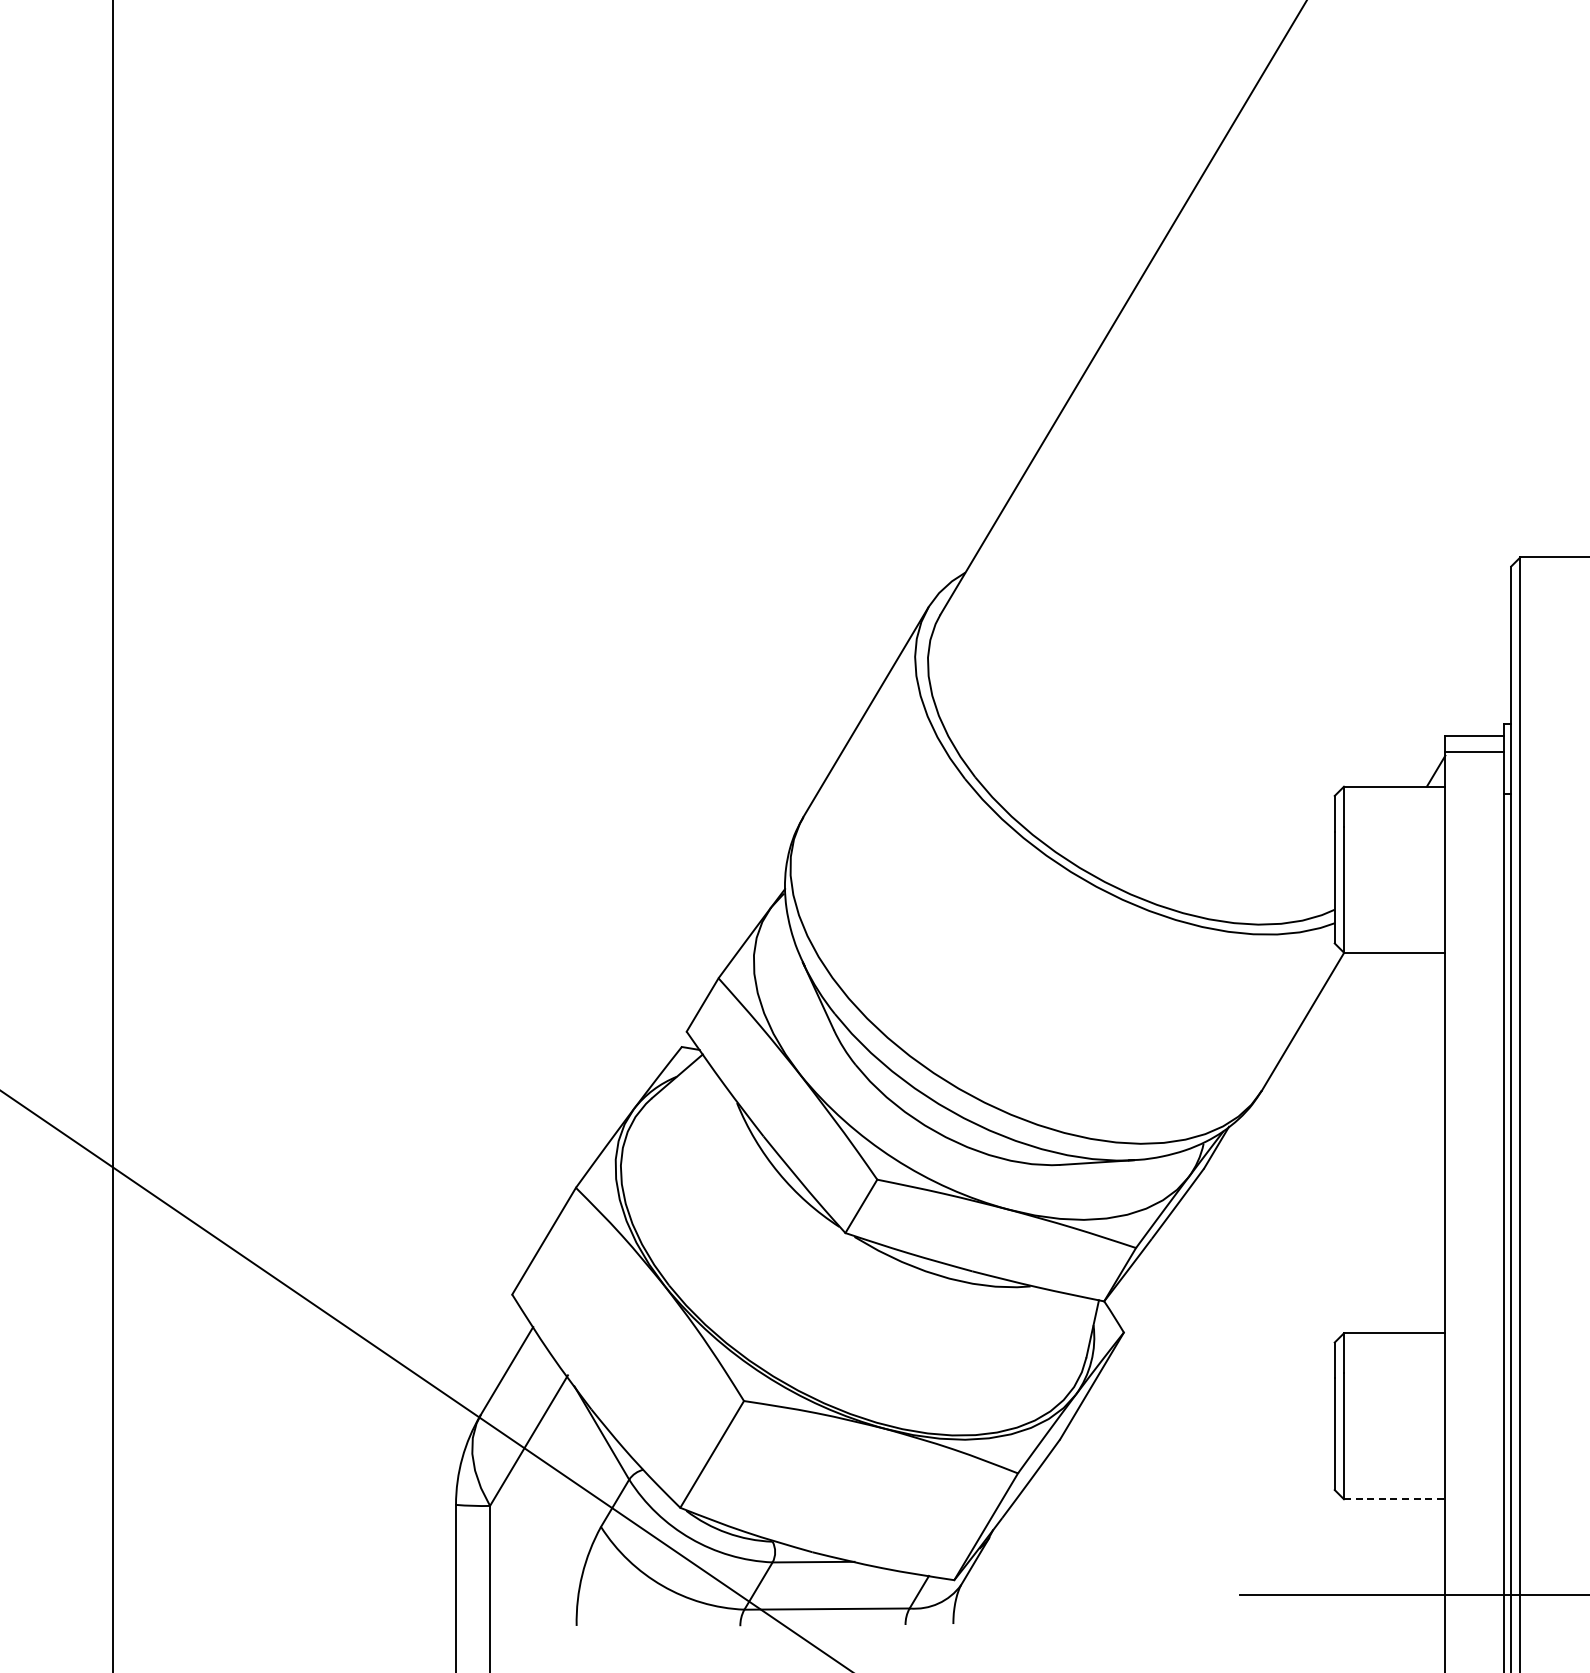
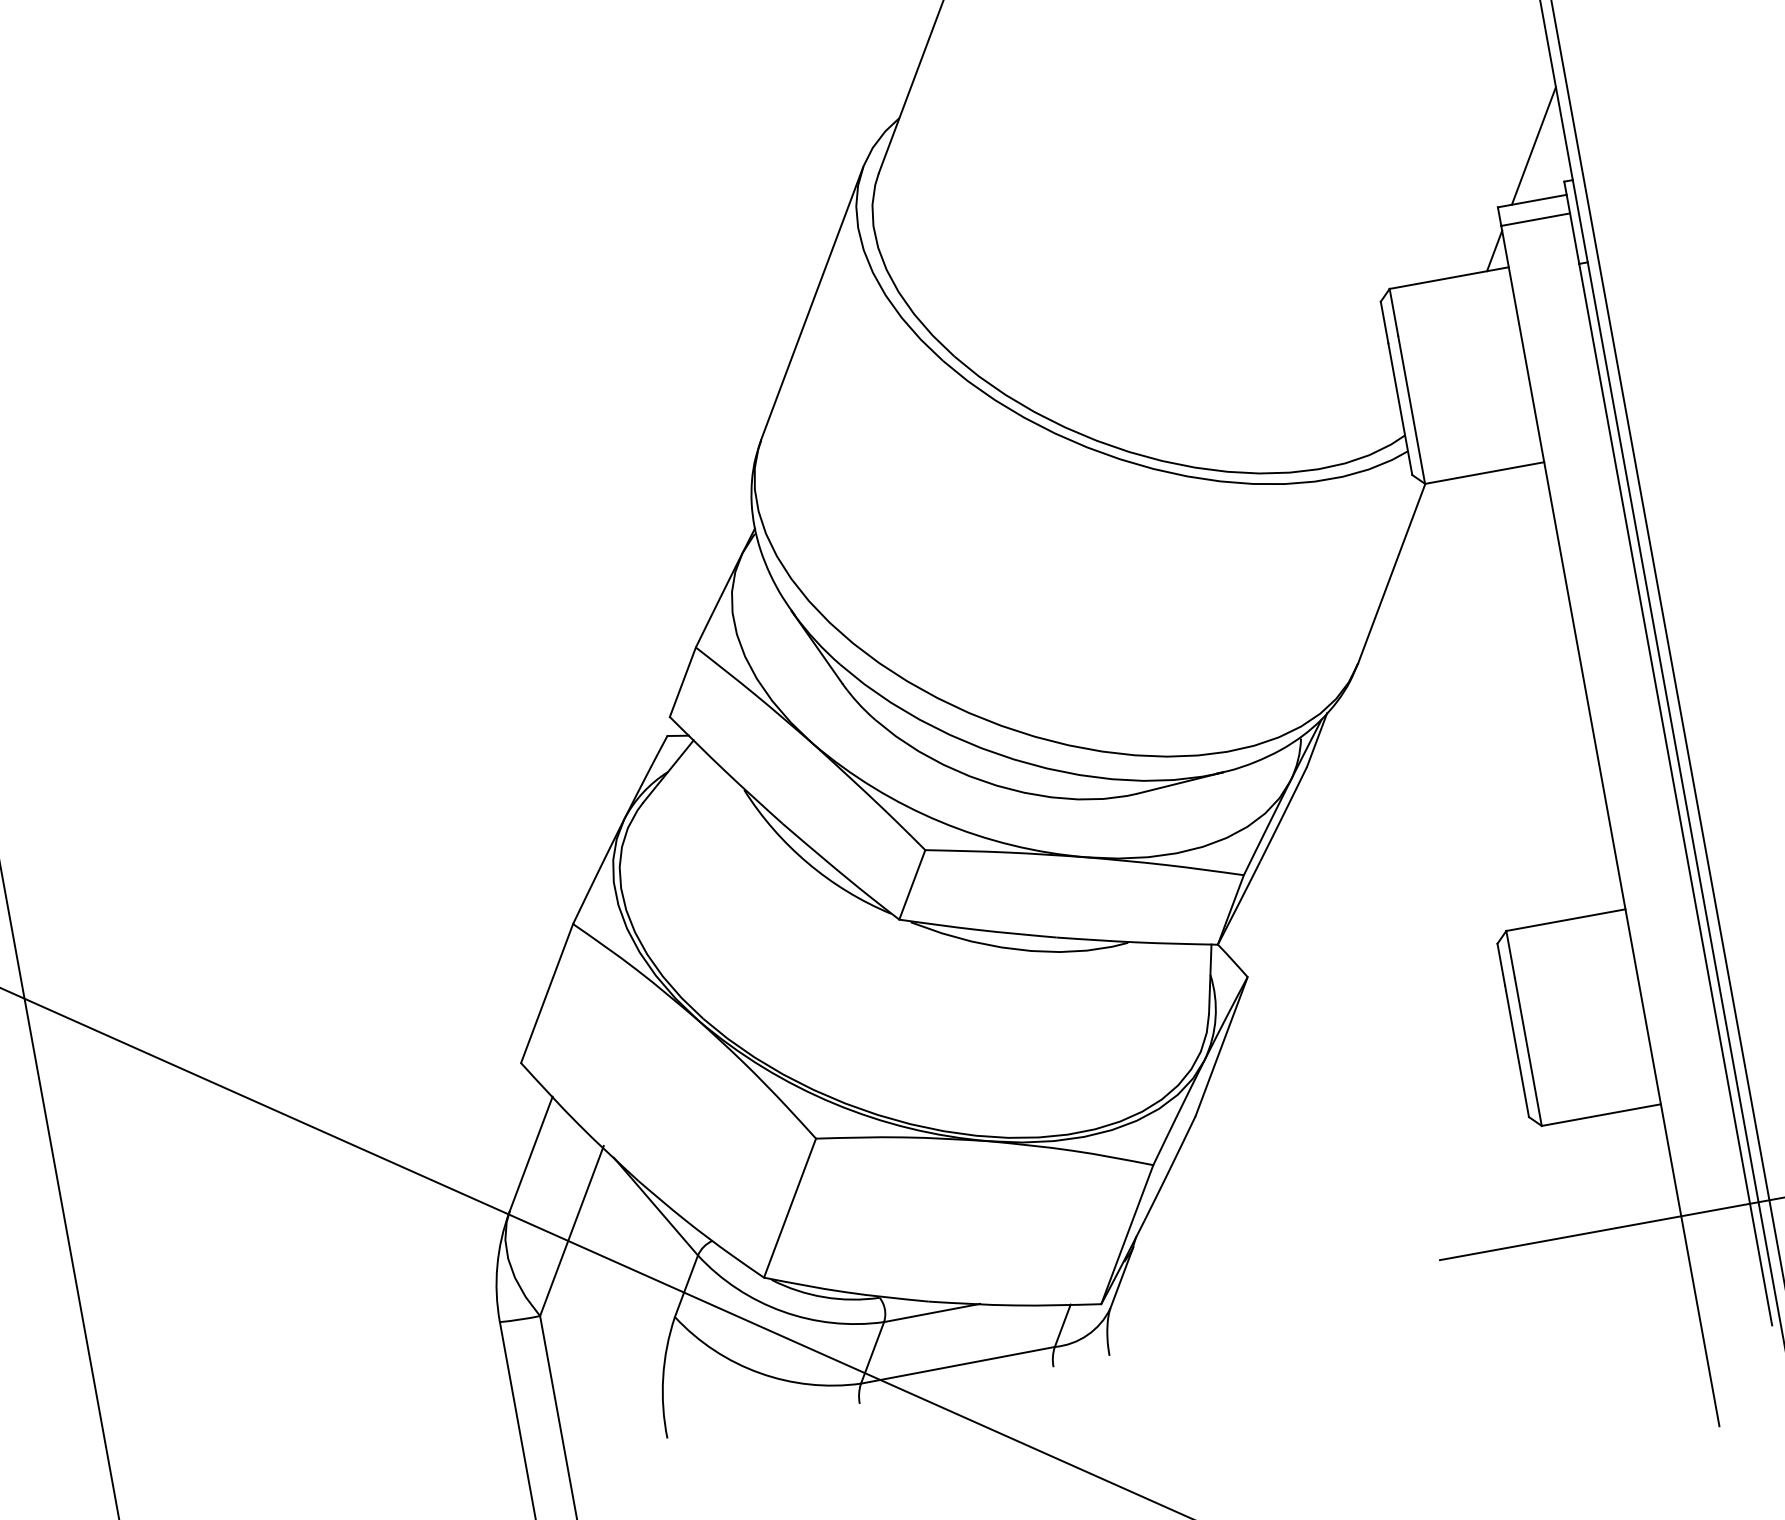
line: (1484, 690) -> (1534, 145), added
line: (1394, 1499) -> (1601, 1115), dashed -> solid

